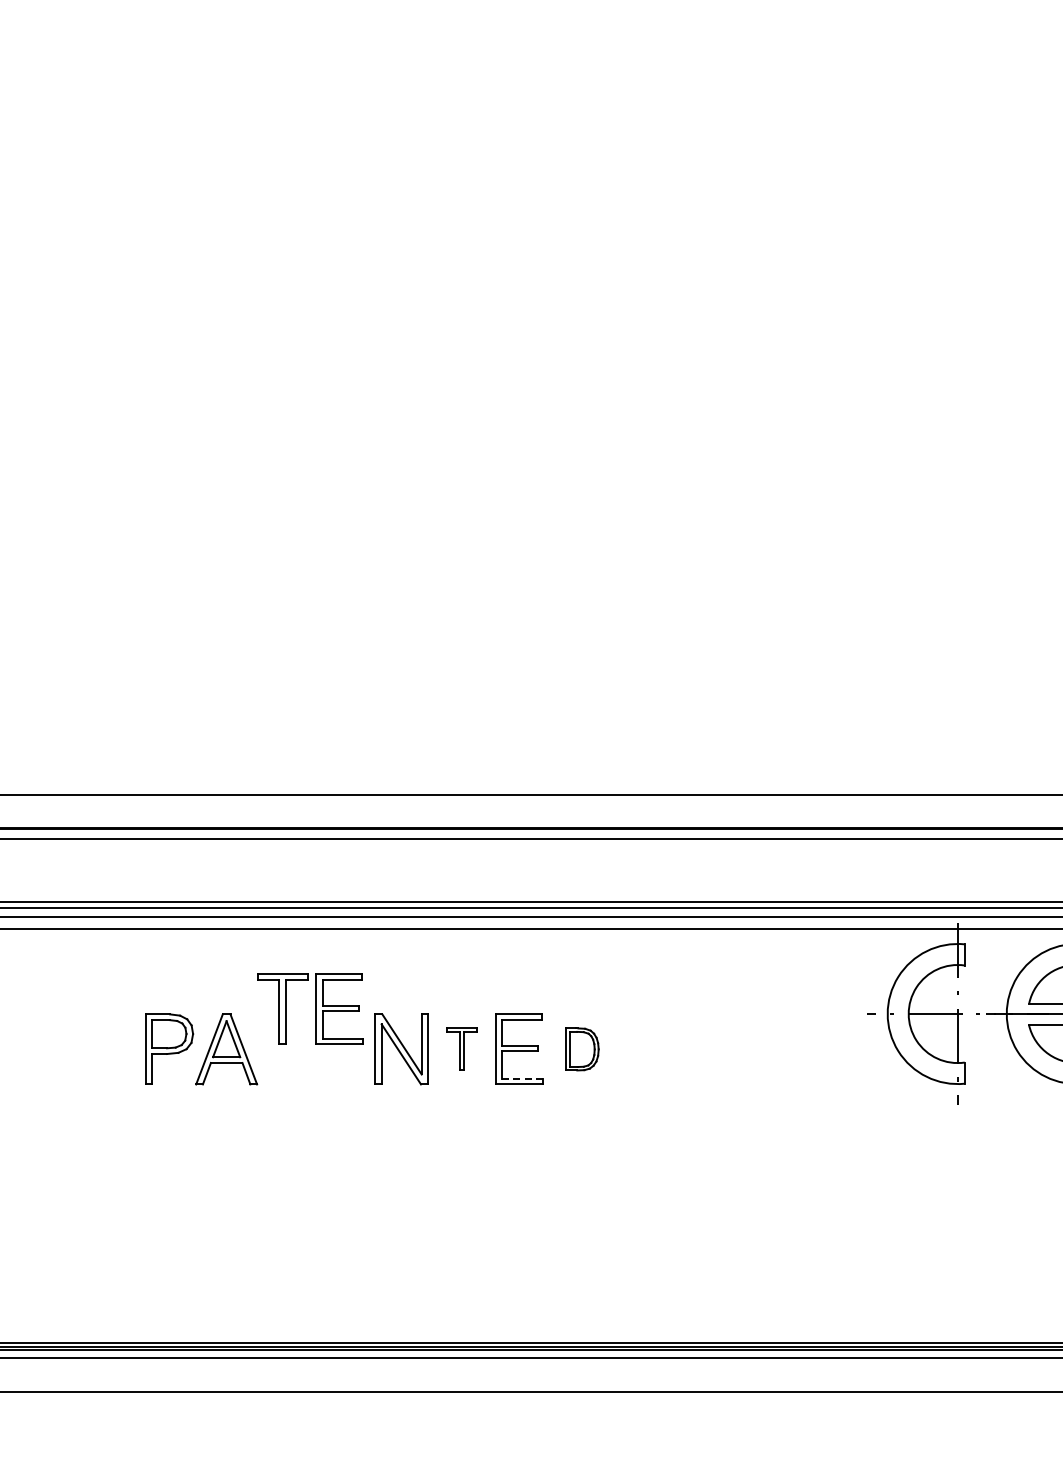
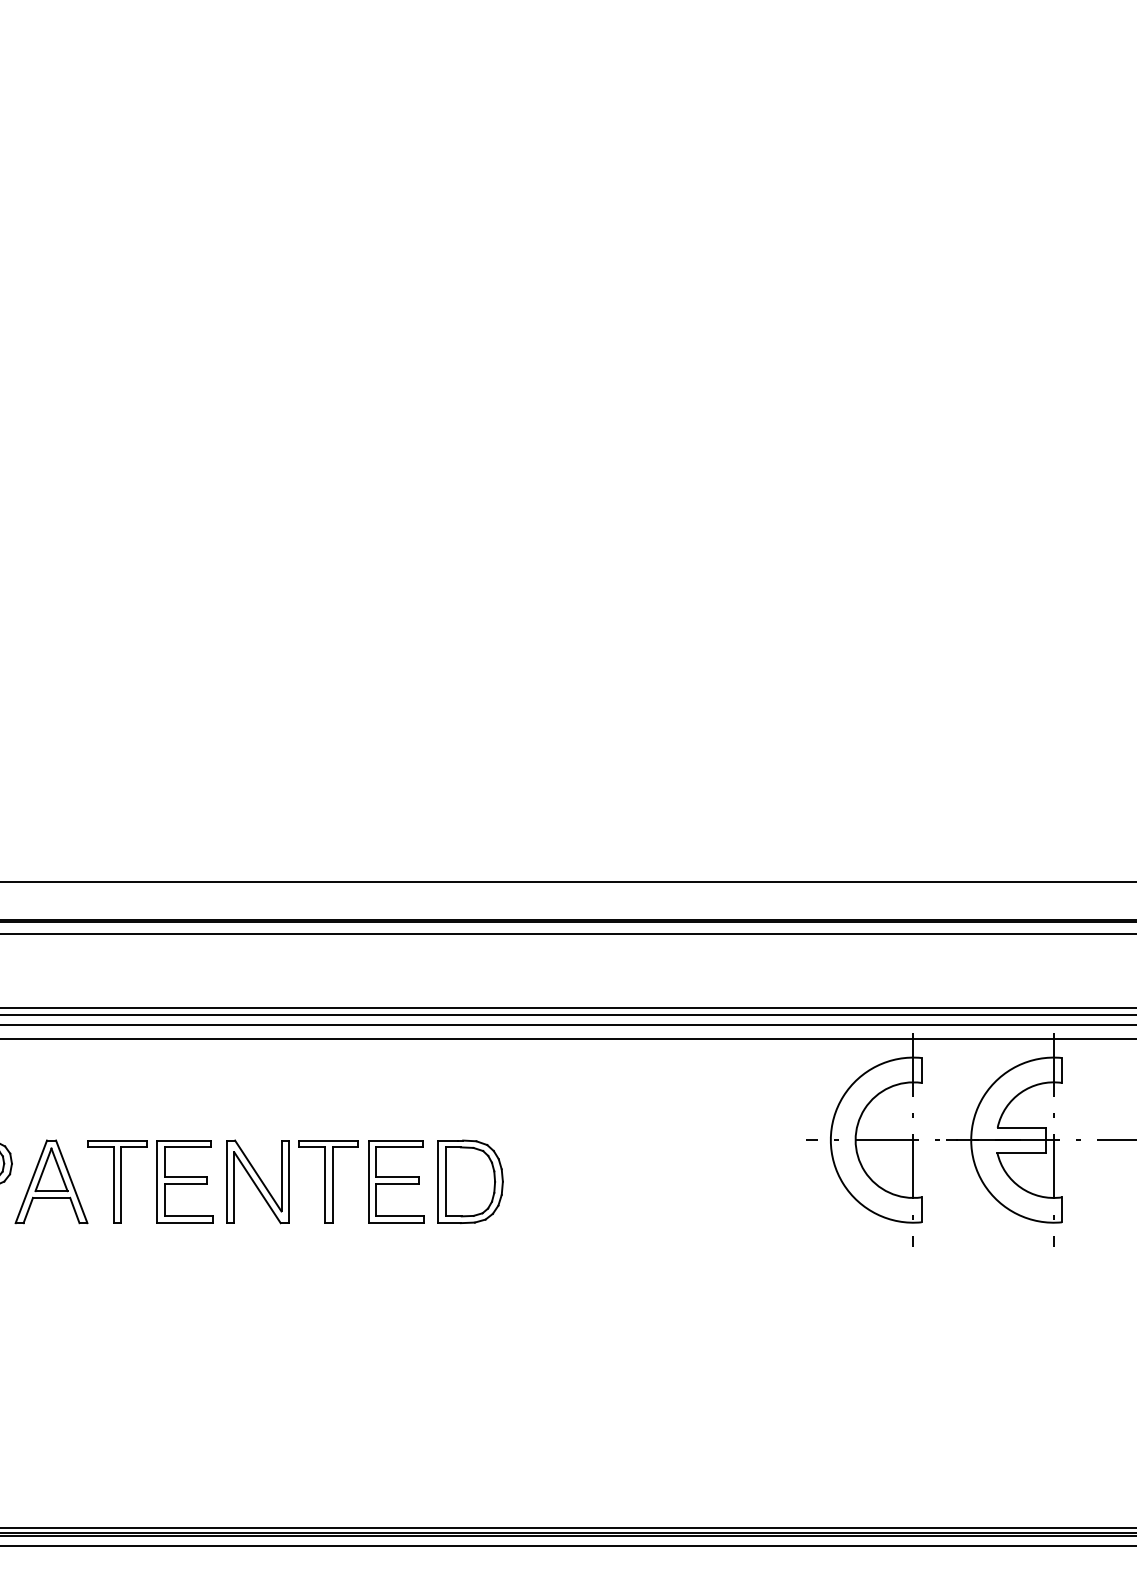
part: (310, 1008) -> (150, 1180), moved
part: (461, 1048) -> (328, 1180), size x1.67
part: (582, 1049) -> (471, 1181), size x1.67
line: (521, 1078) -> (399, 1216), dashed -> solid

